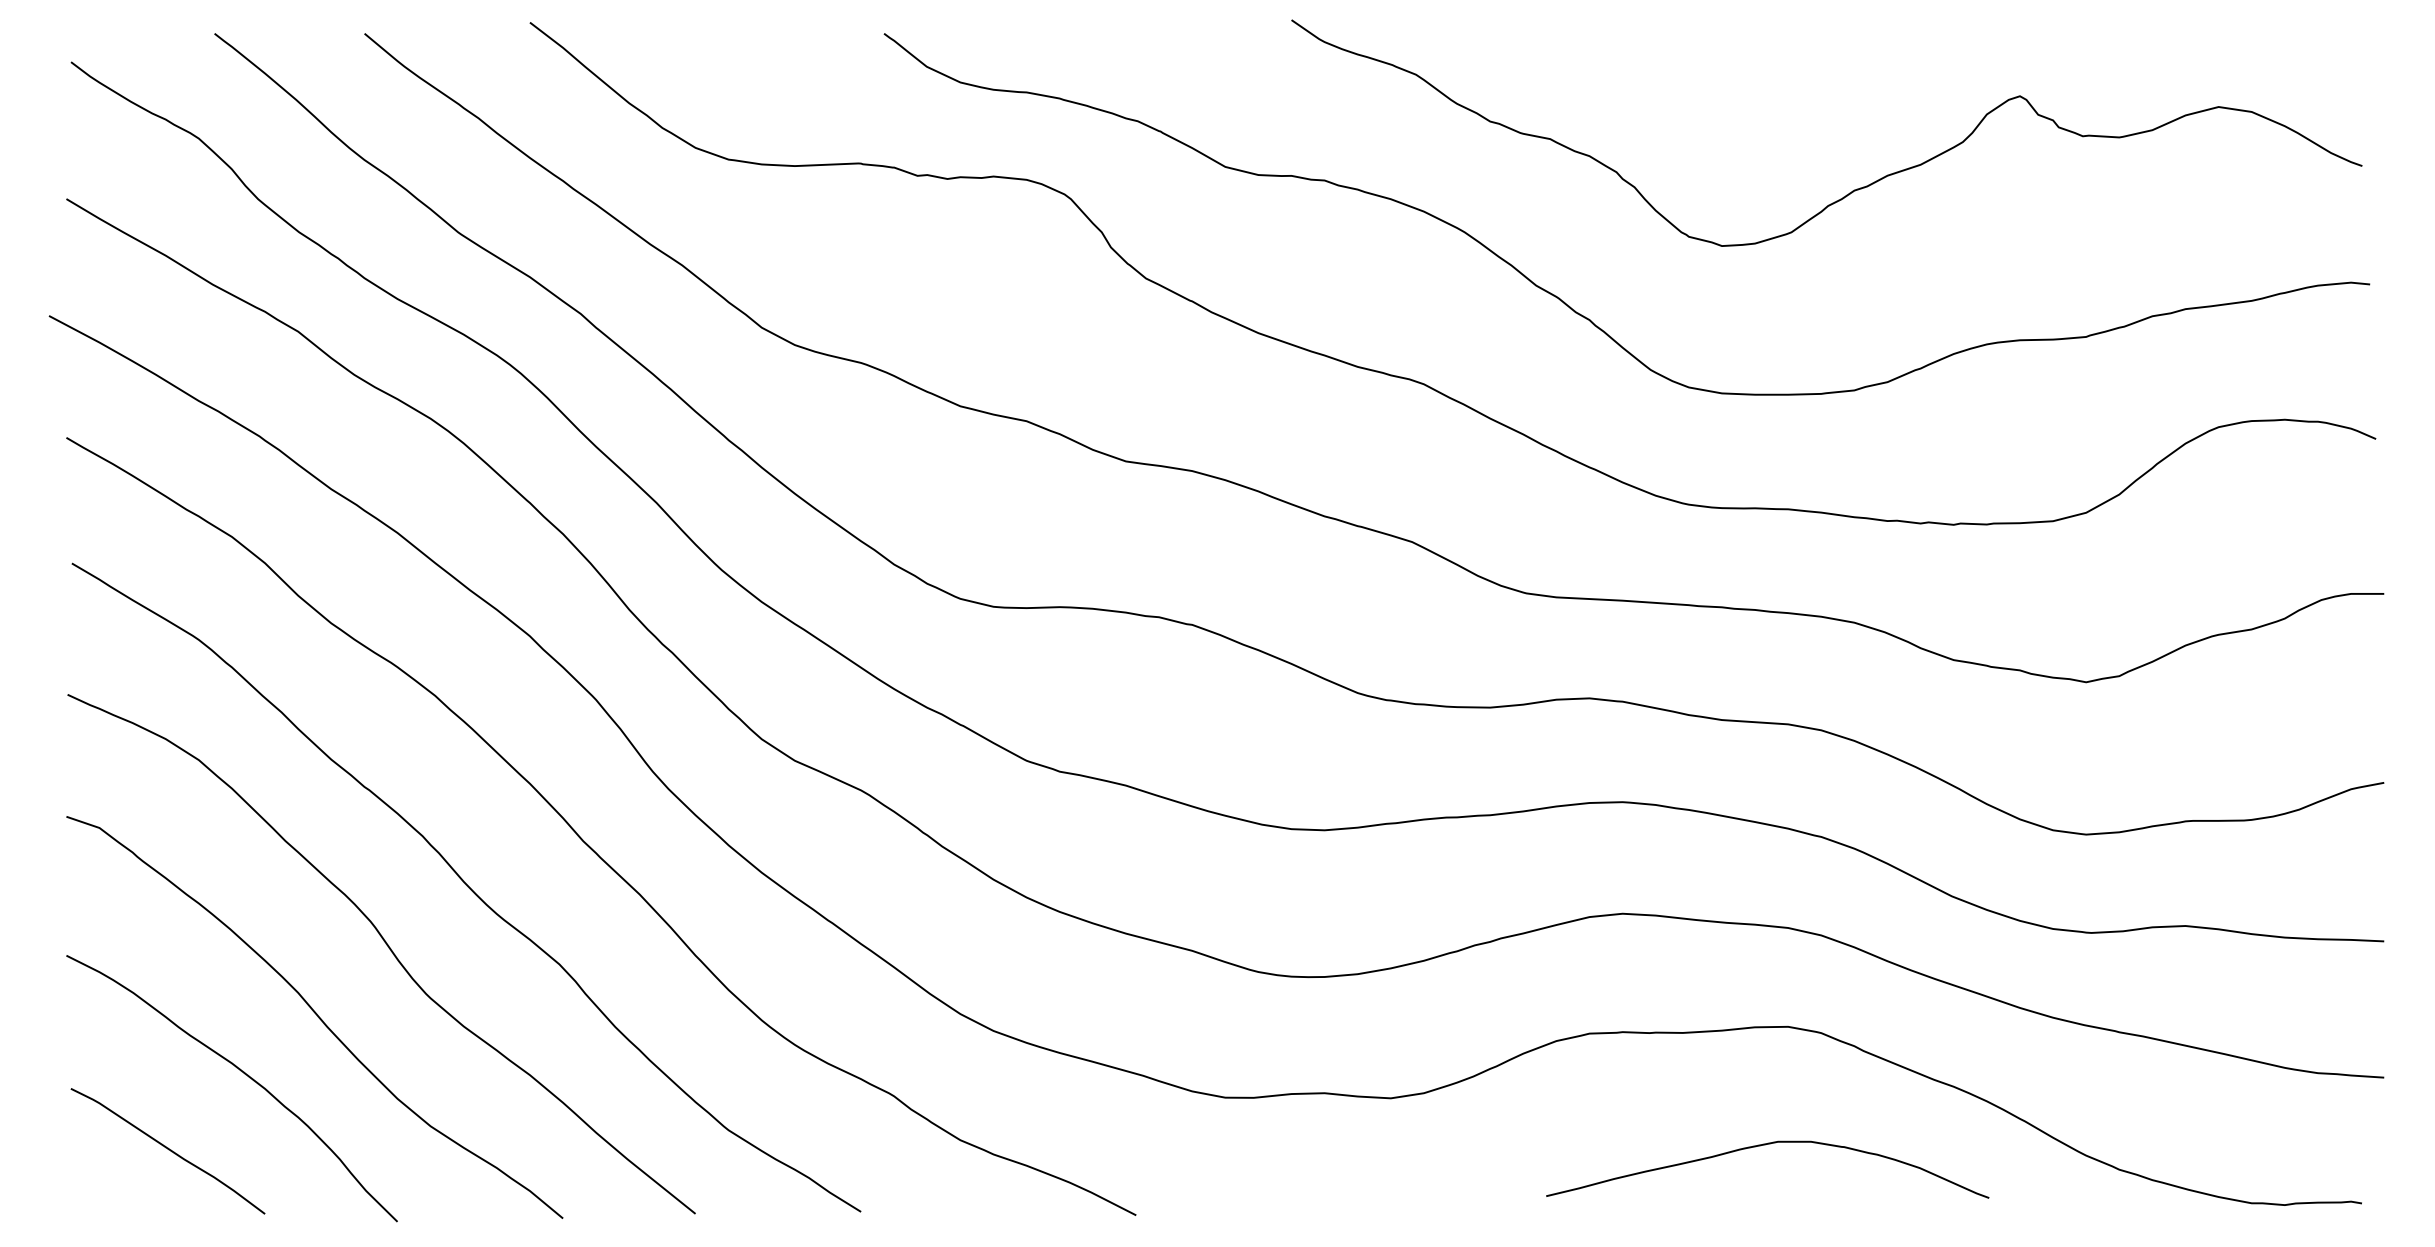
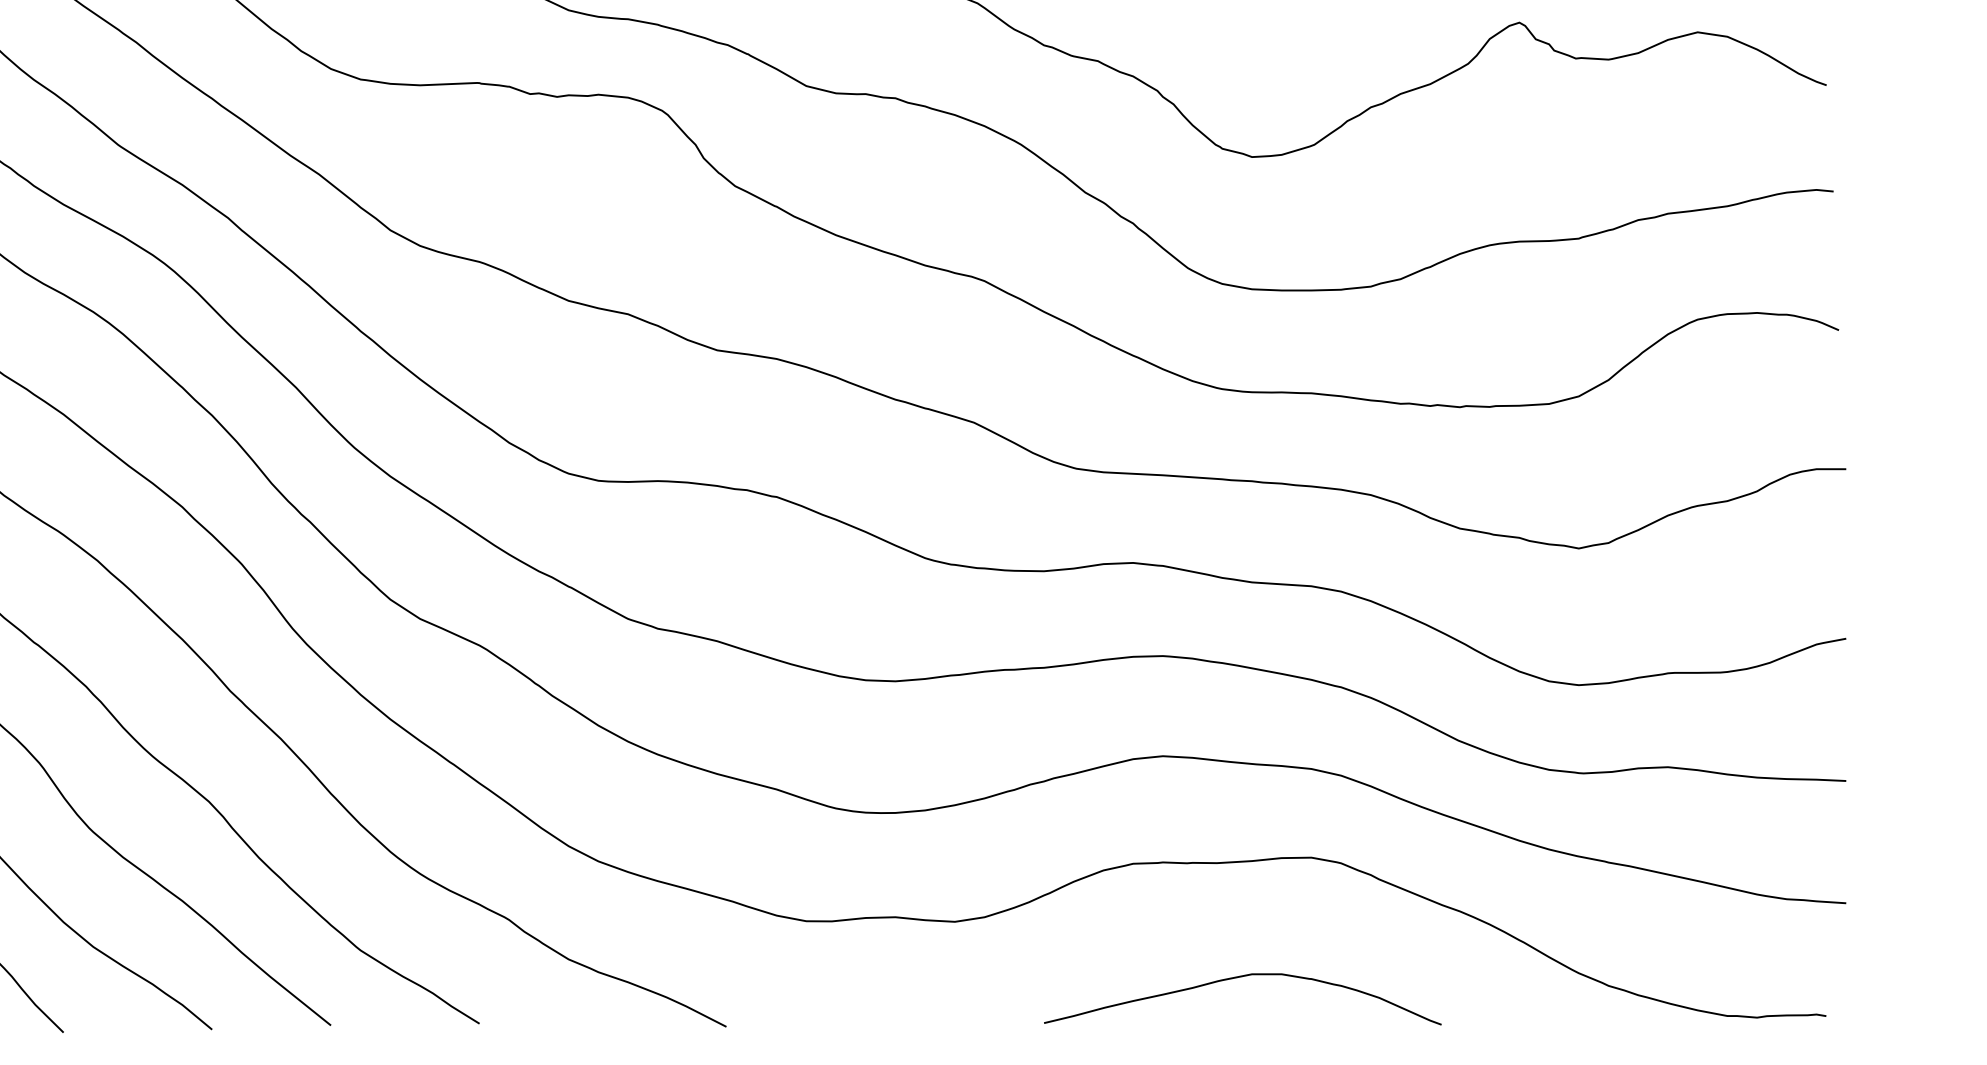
curve: (1760, 1146) -> (1236, 978), moved

